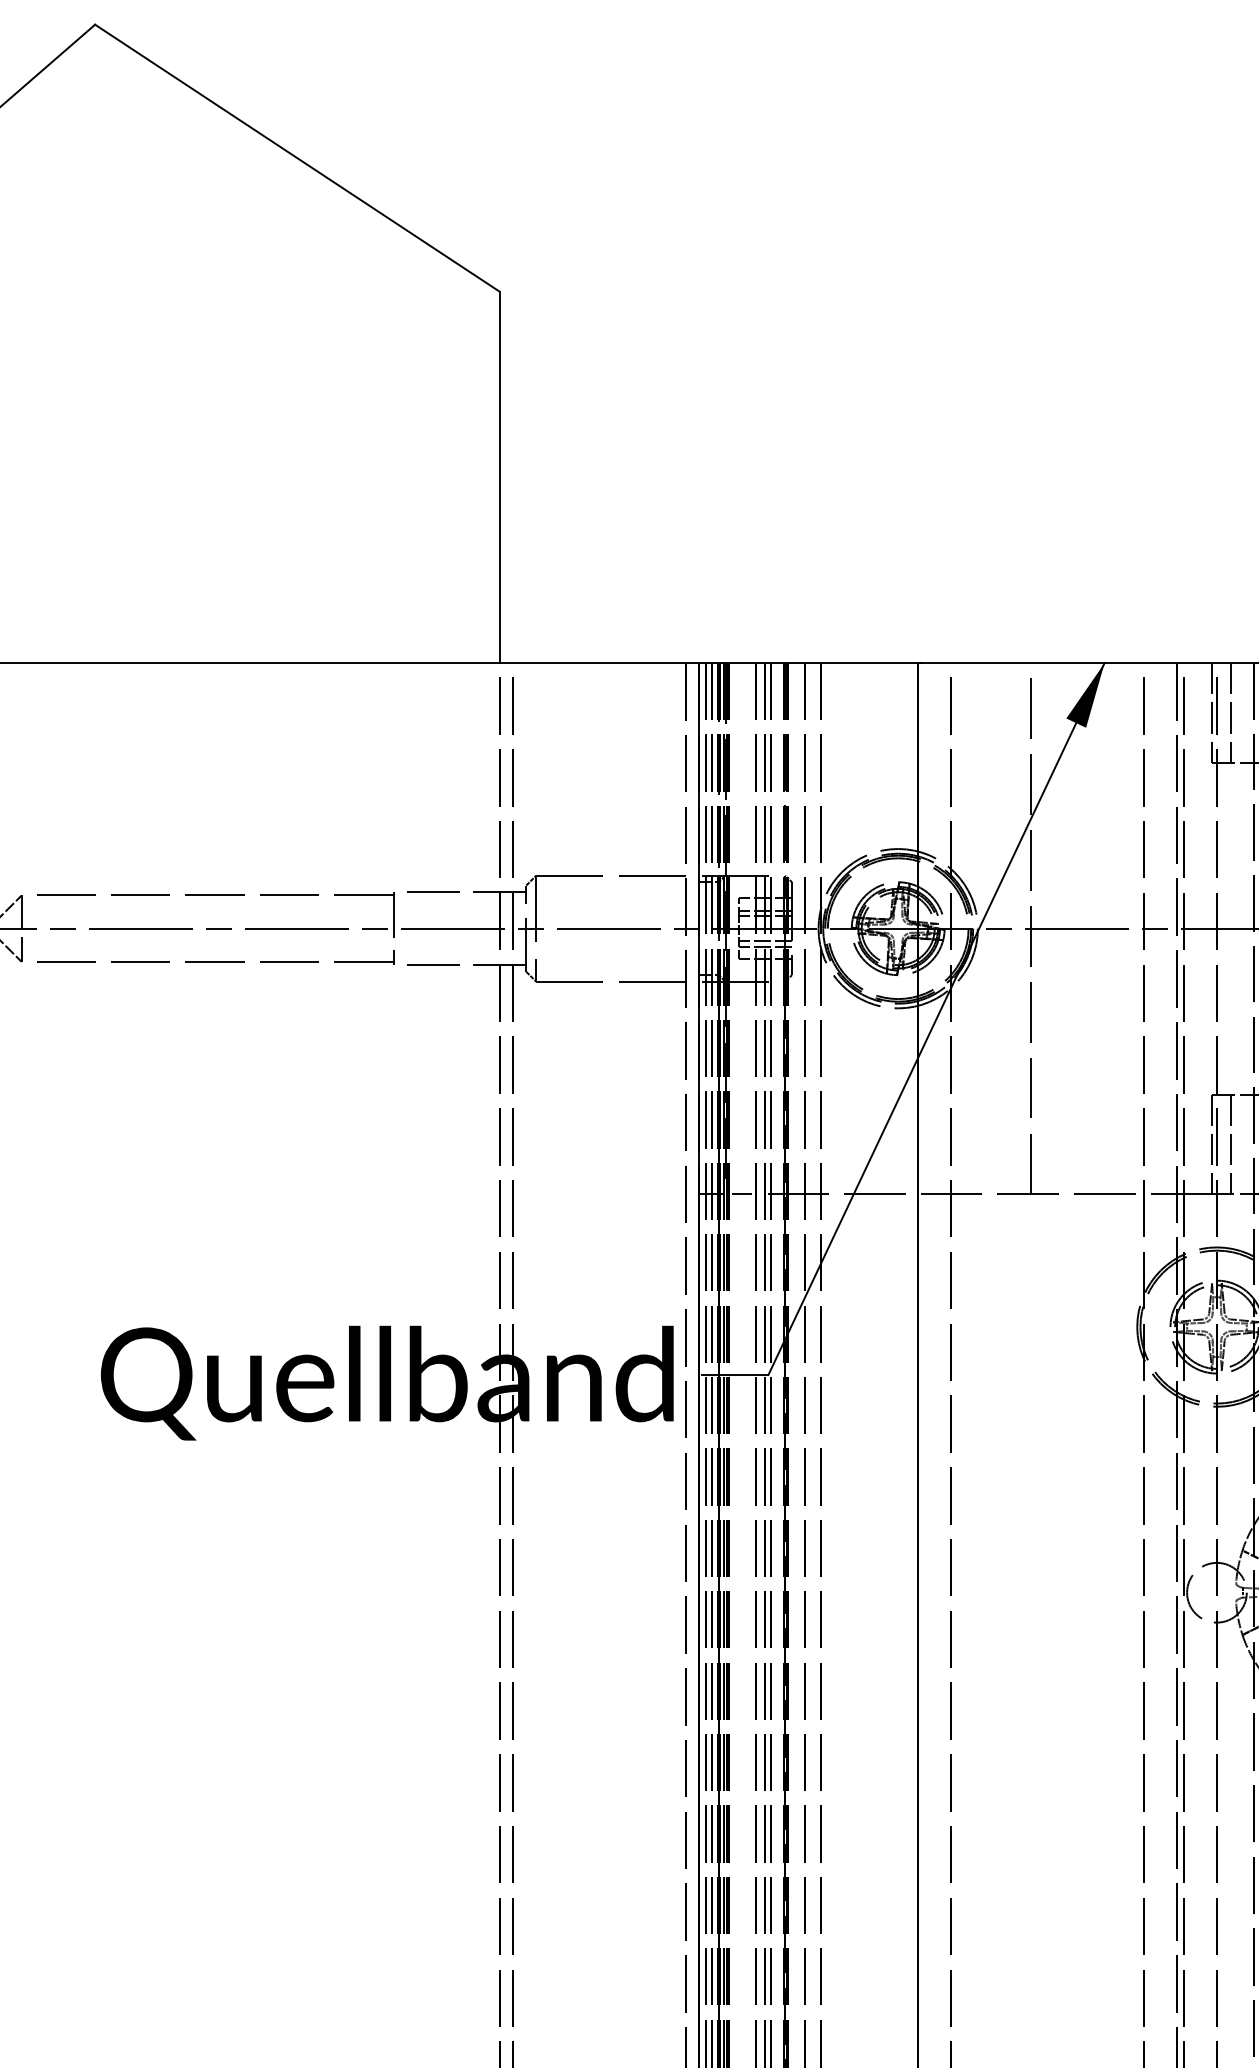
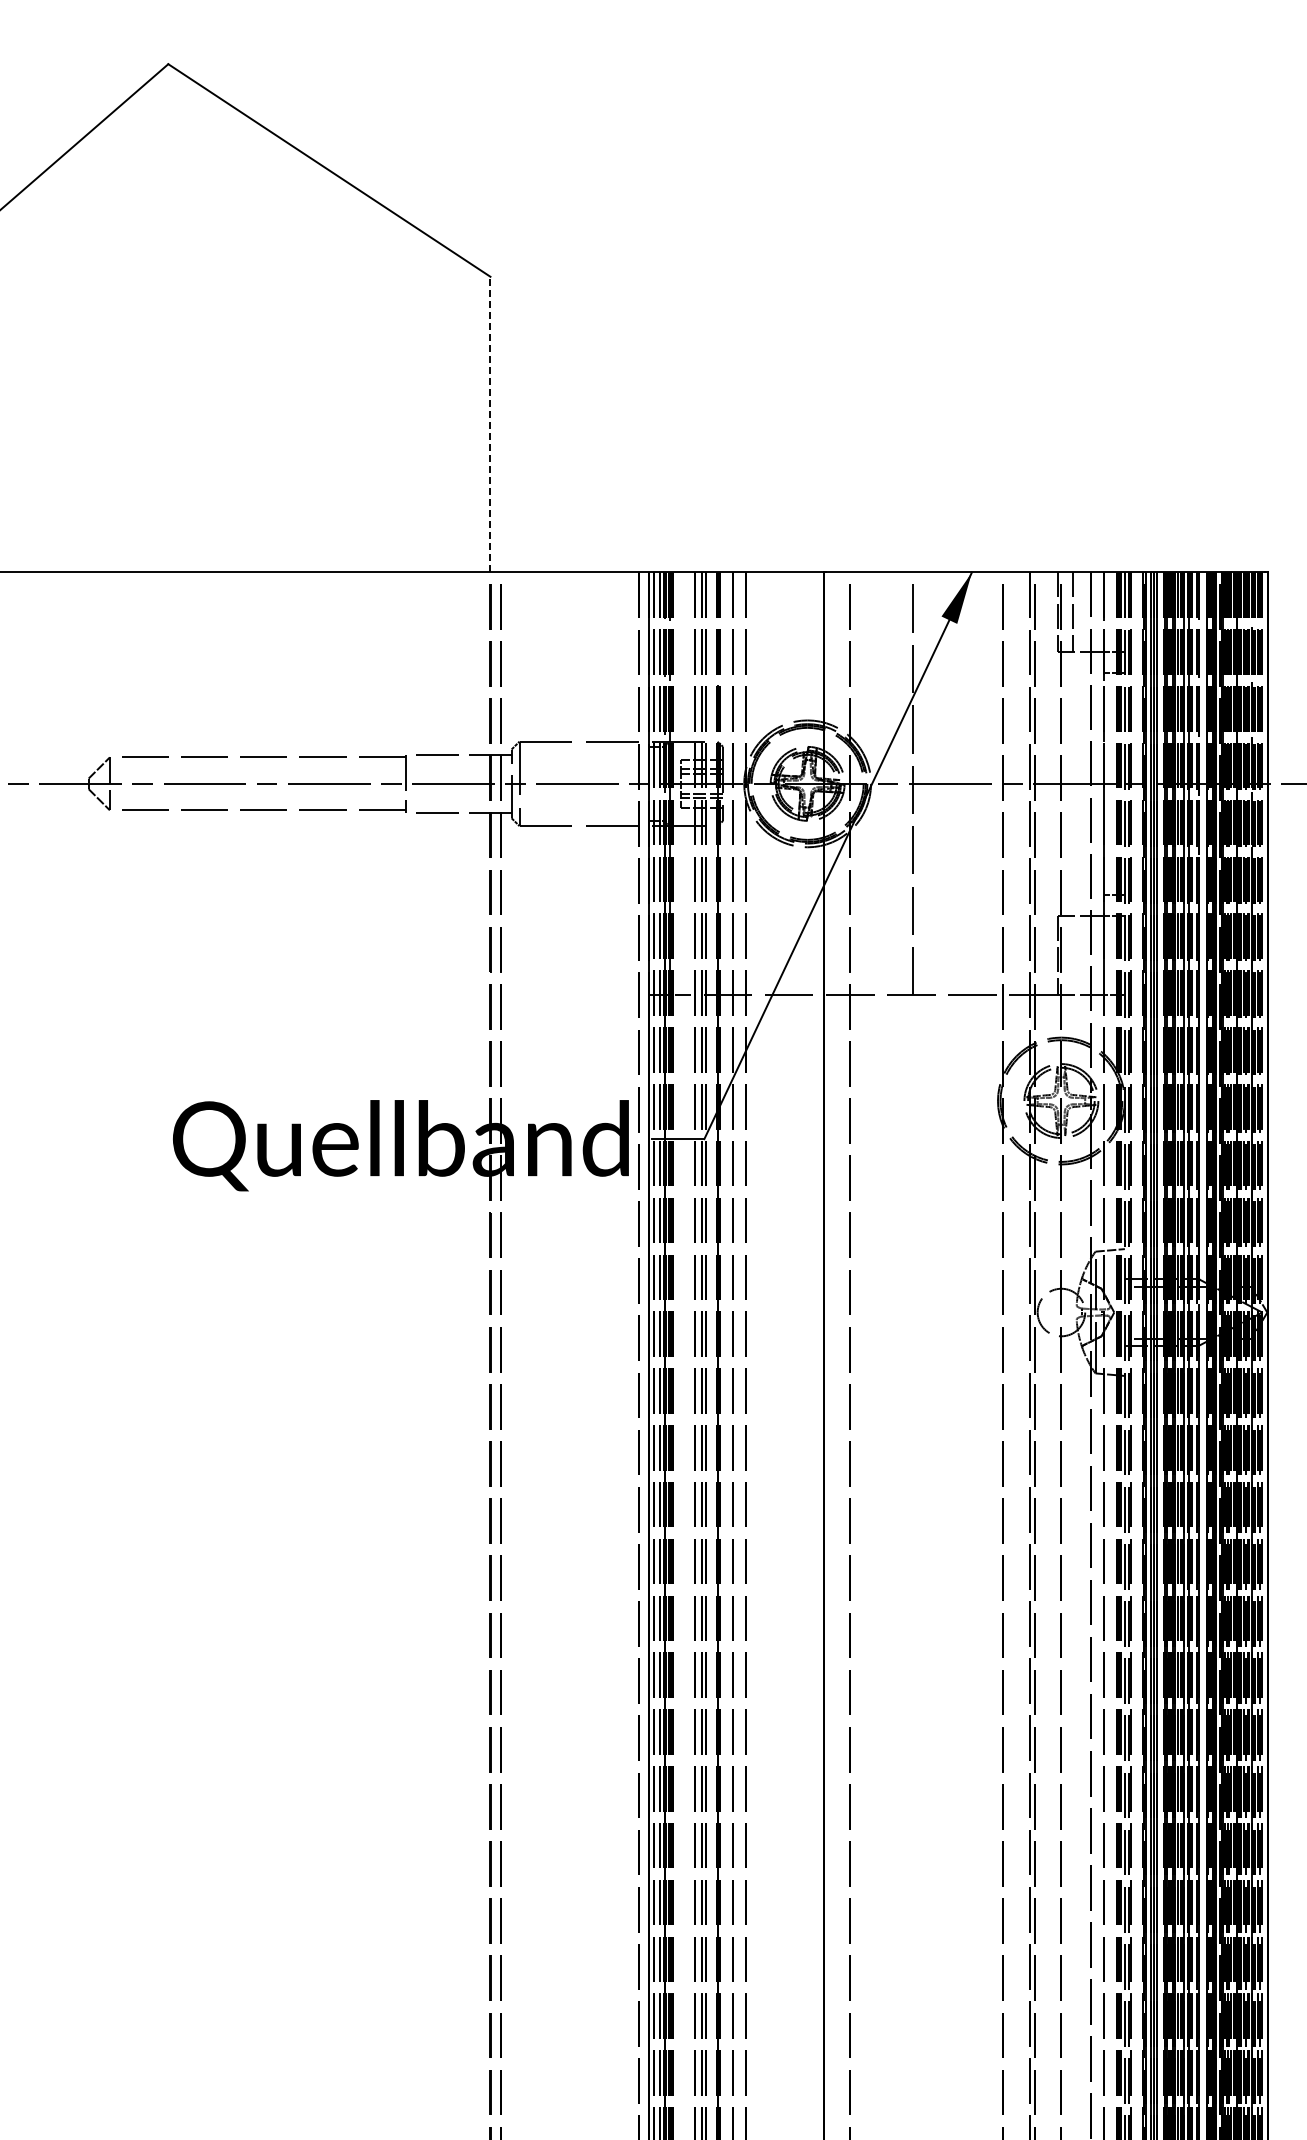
line: (499, 477) -> (490, 424), solid -> dashed
line: (1230, 1144) -> (1072, 955), removed

